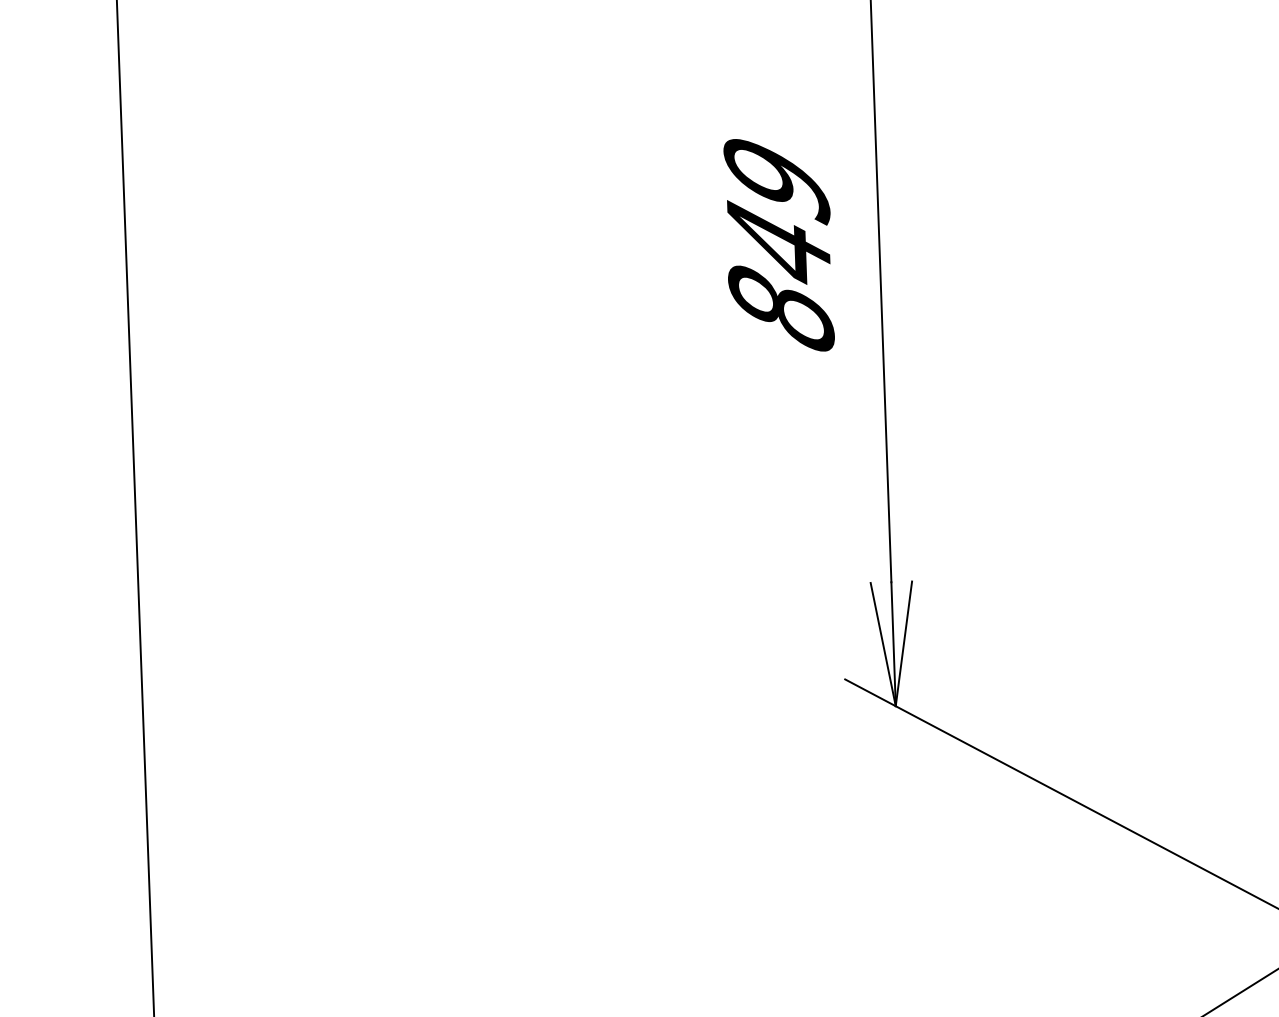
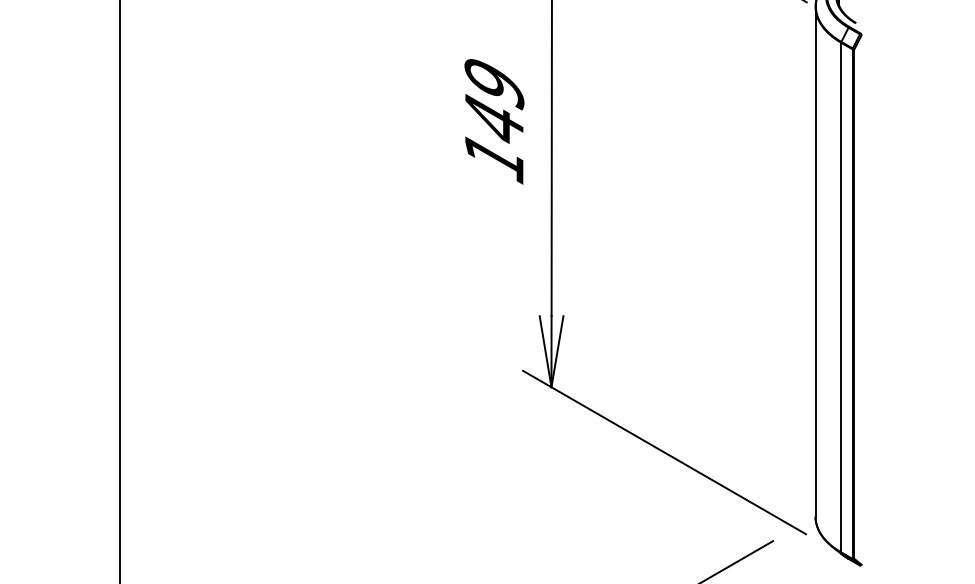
text: (781, 309) -> (494, 157), 849 -> 149

